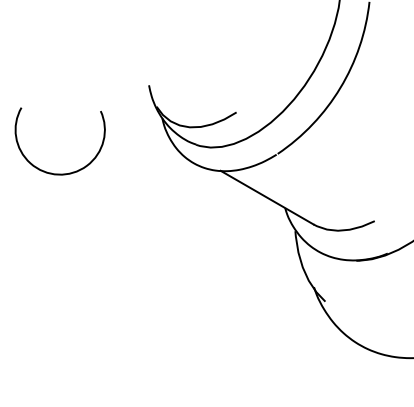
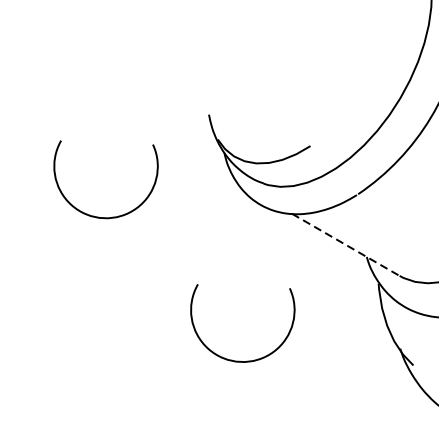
line: (267, 197) -> (346, 244), solid -> dashed
arc: (177, 297) -> (241, 360), added

